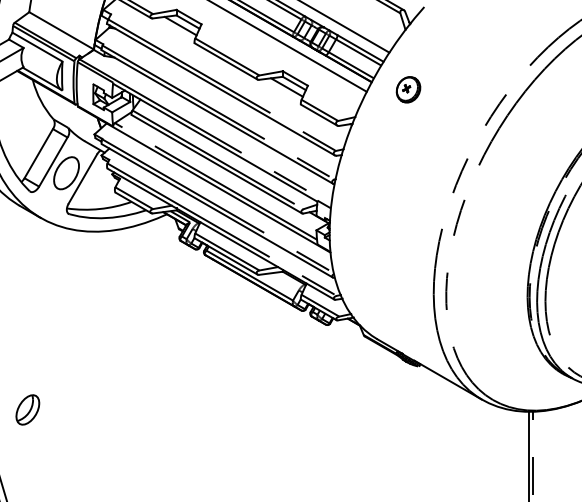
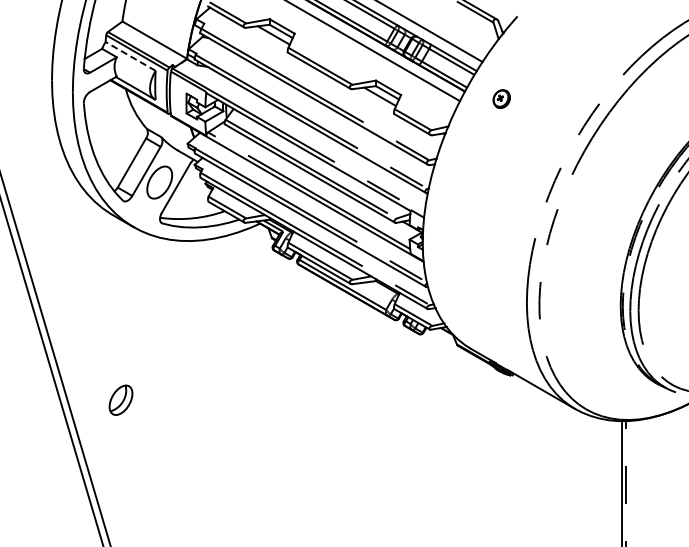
line: (37, 47) -> (130, 56), solid -> dashed
part: (408, 89) -> (501, 98), size x0.7
part: (27, 409) -> (120, 399), moved

